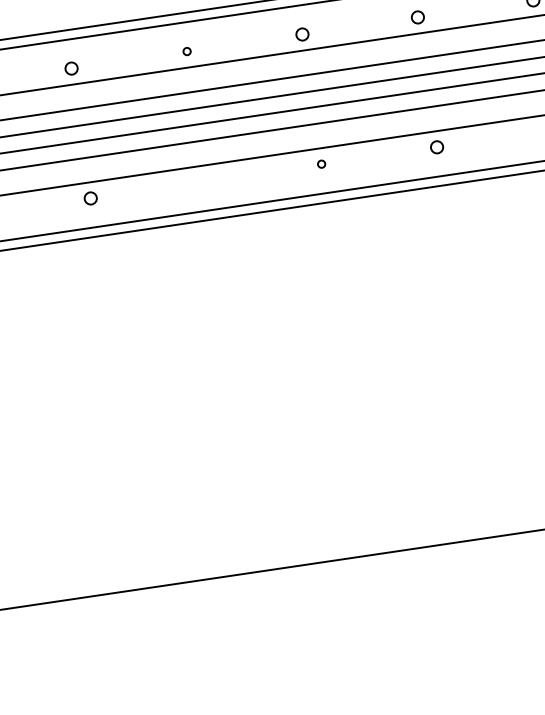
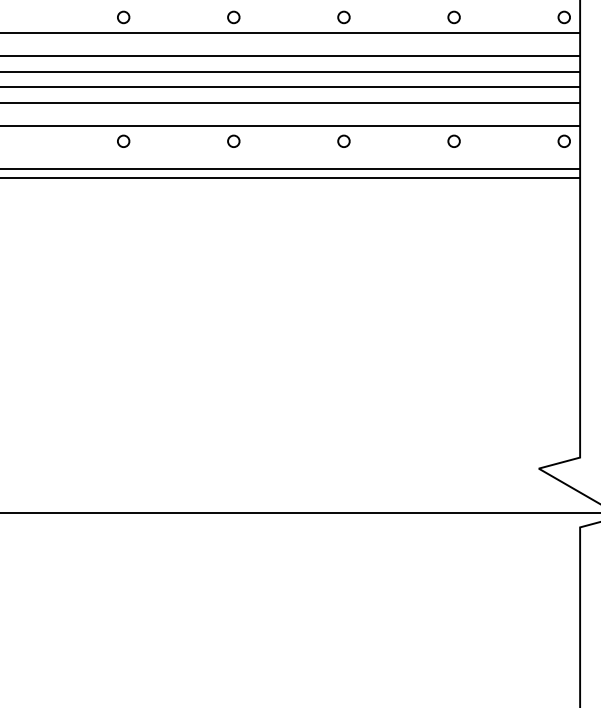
circle: (186, 51) -> (233, 17), size x1.67
circle: (321, 163) -> (343, 140), size x1.67
circle: (205, 180) -> (233, 140), added

